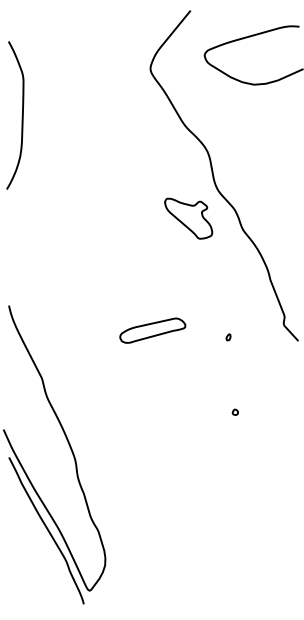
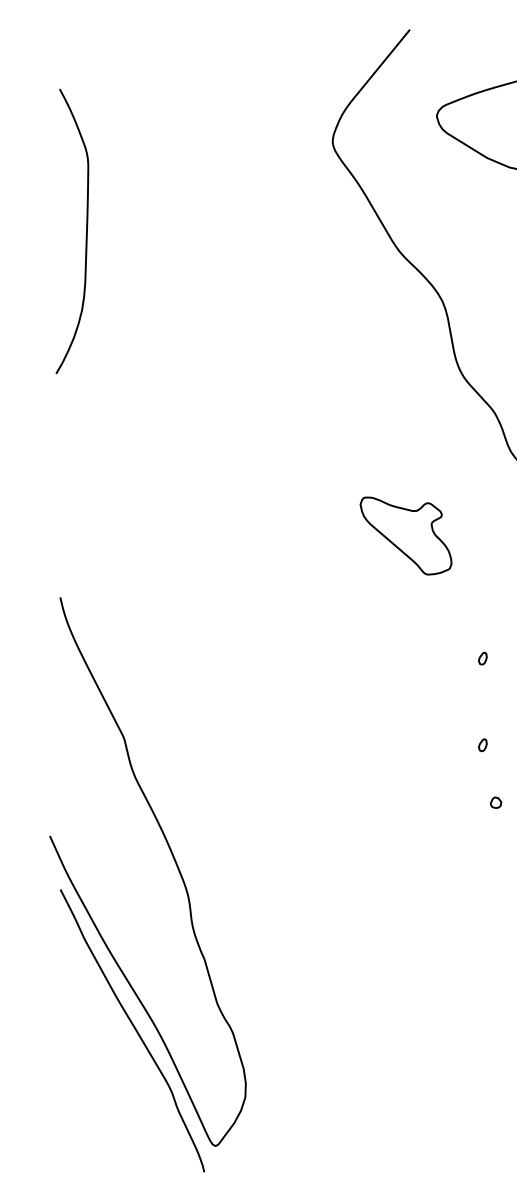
part: (188, 218) -> (405, 535), moved
part: (152, 330) -> (336, 645), removed
part: (228, 382) -> (482, 745), added

